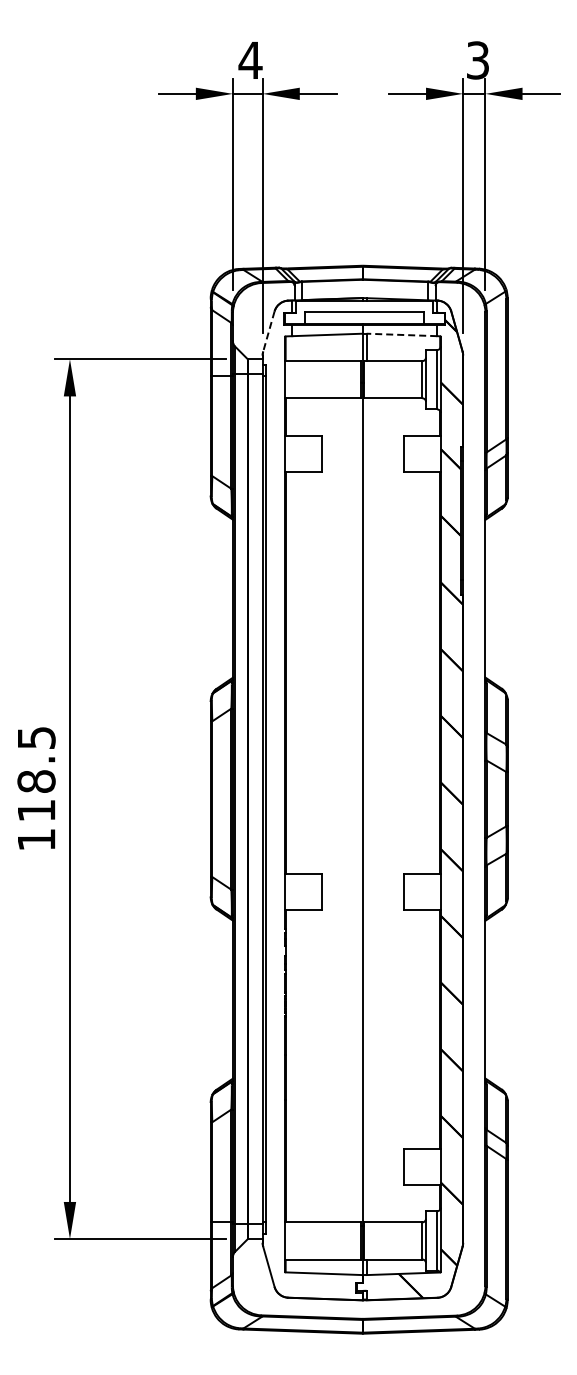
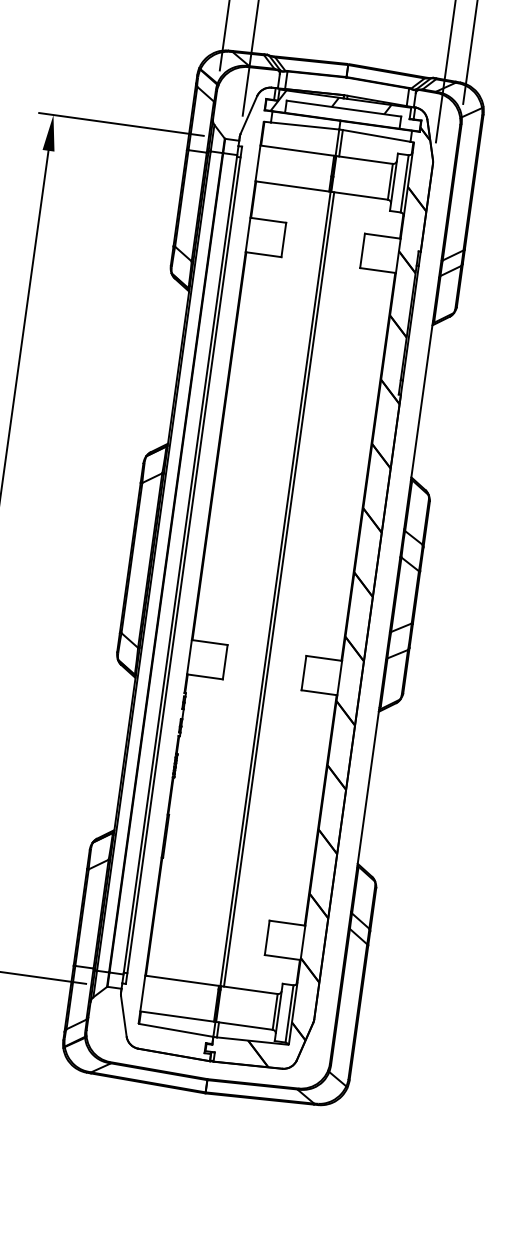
hatch: (351, 312) -> (331, 107), added
line: (268, 331) -> (248, 114), dashed -> solid
line: (401, 334) -> (376, 135), dashed -> solid
line: (366, 810) -> (278, 589), added

